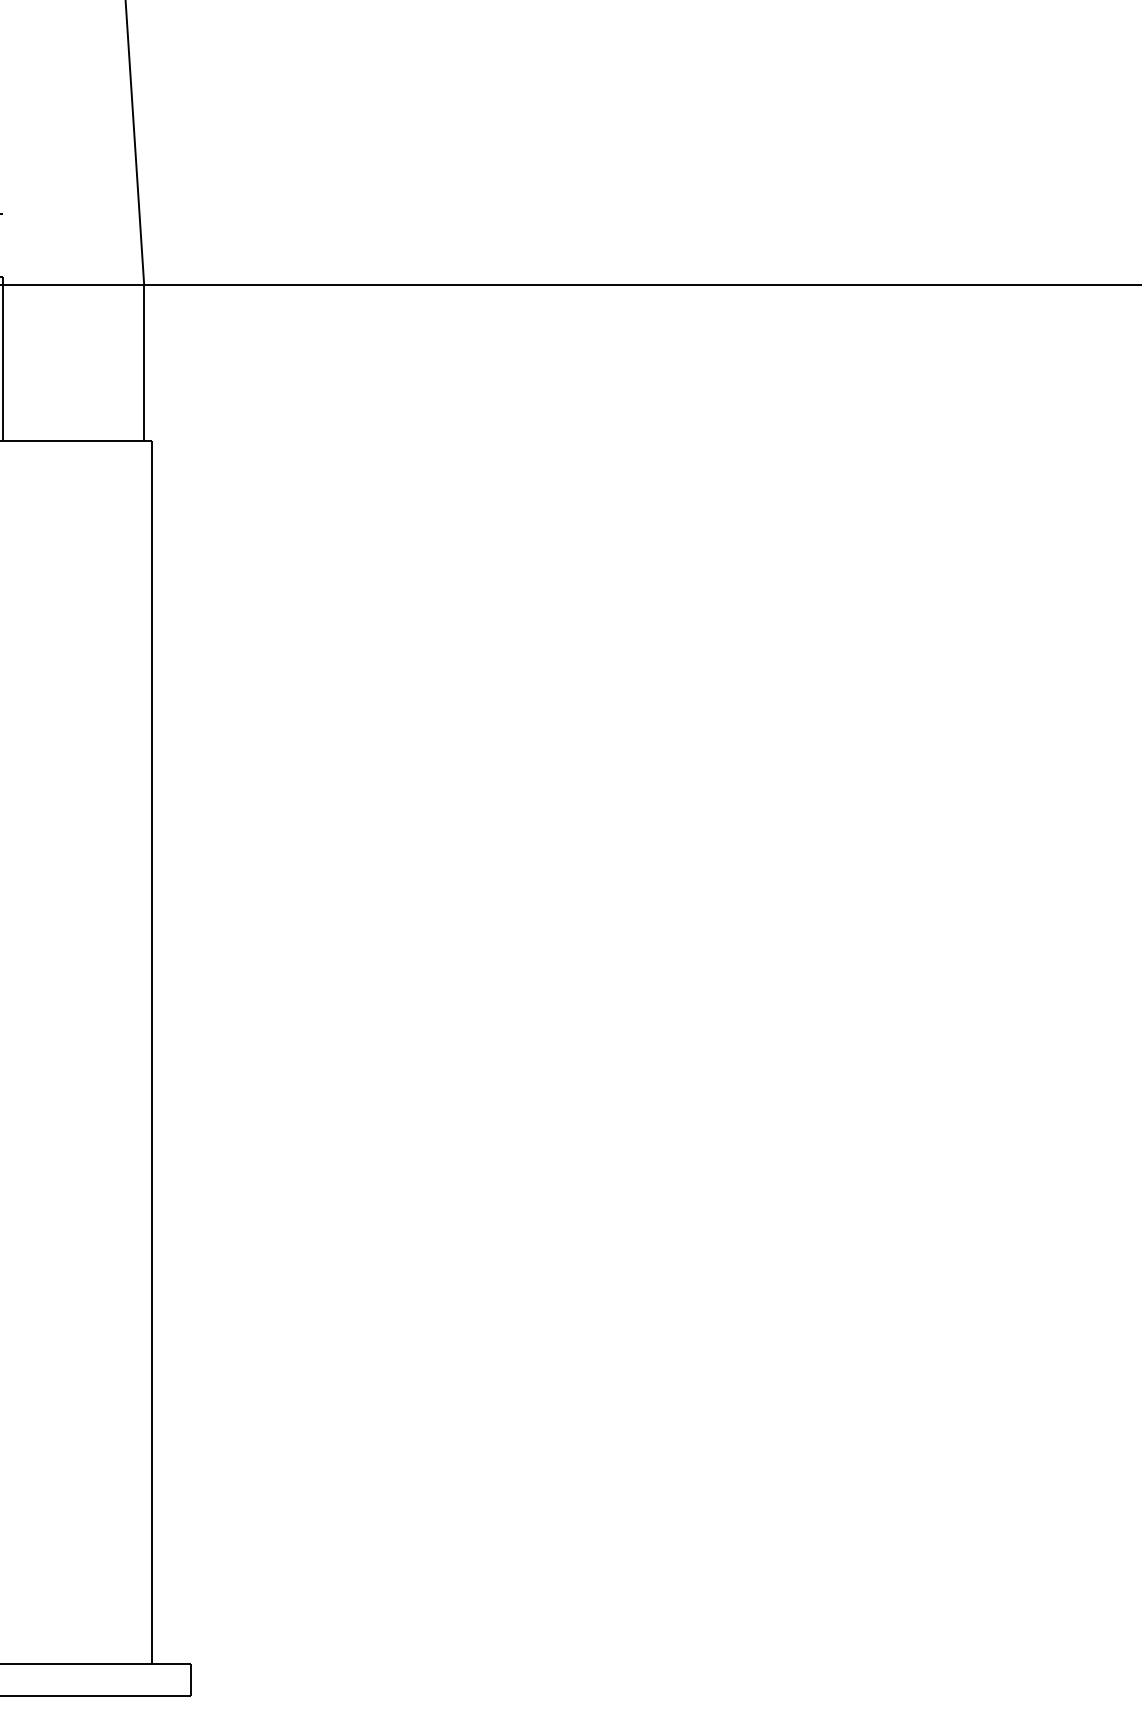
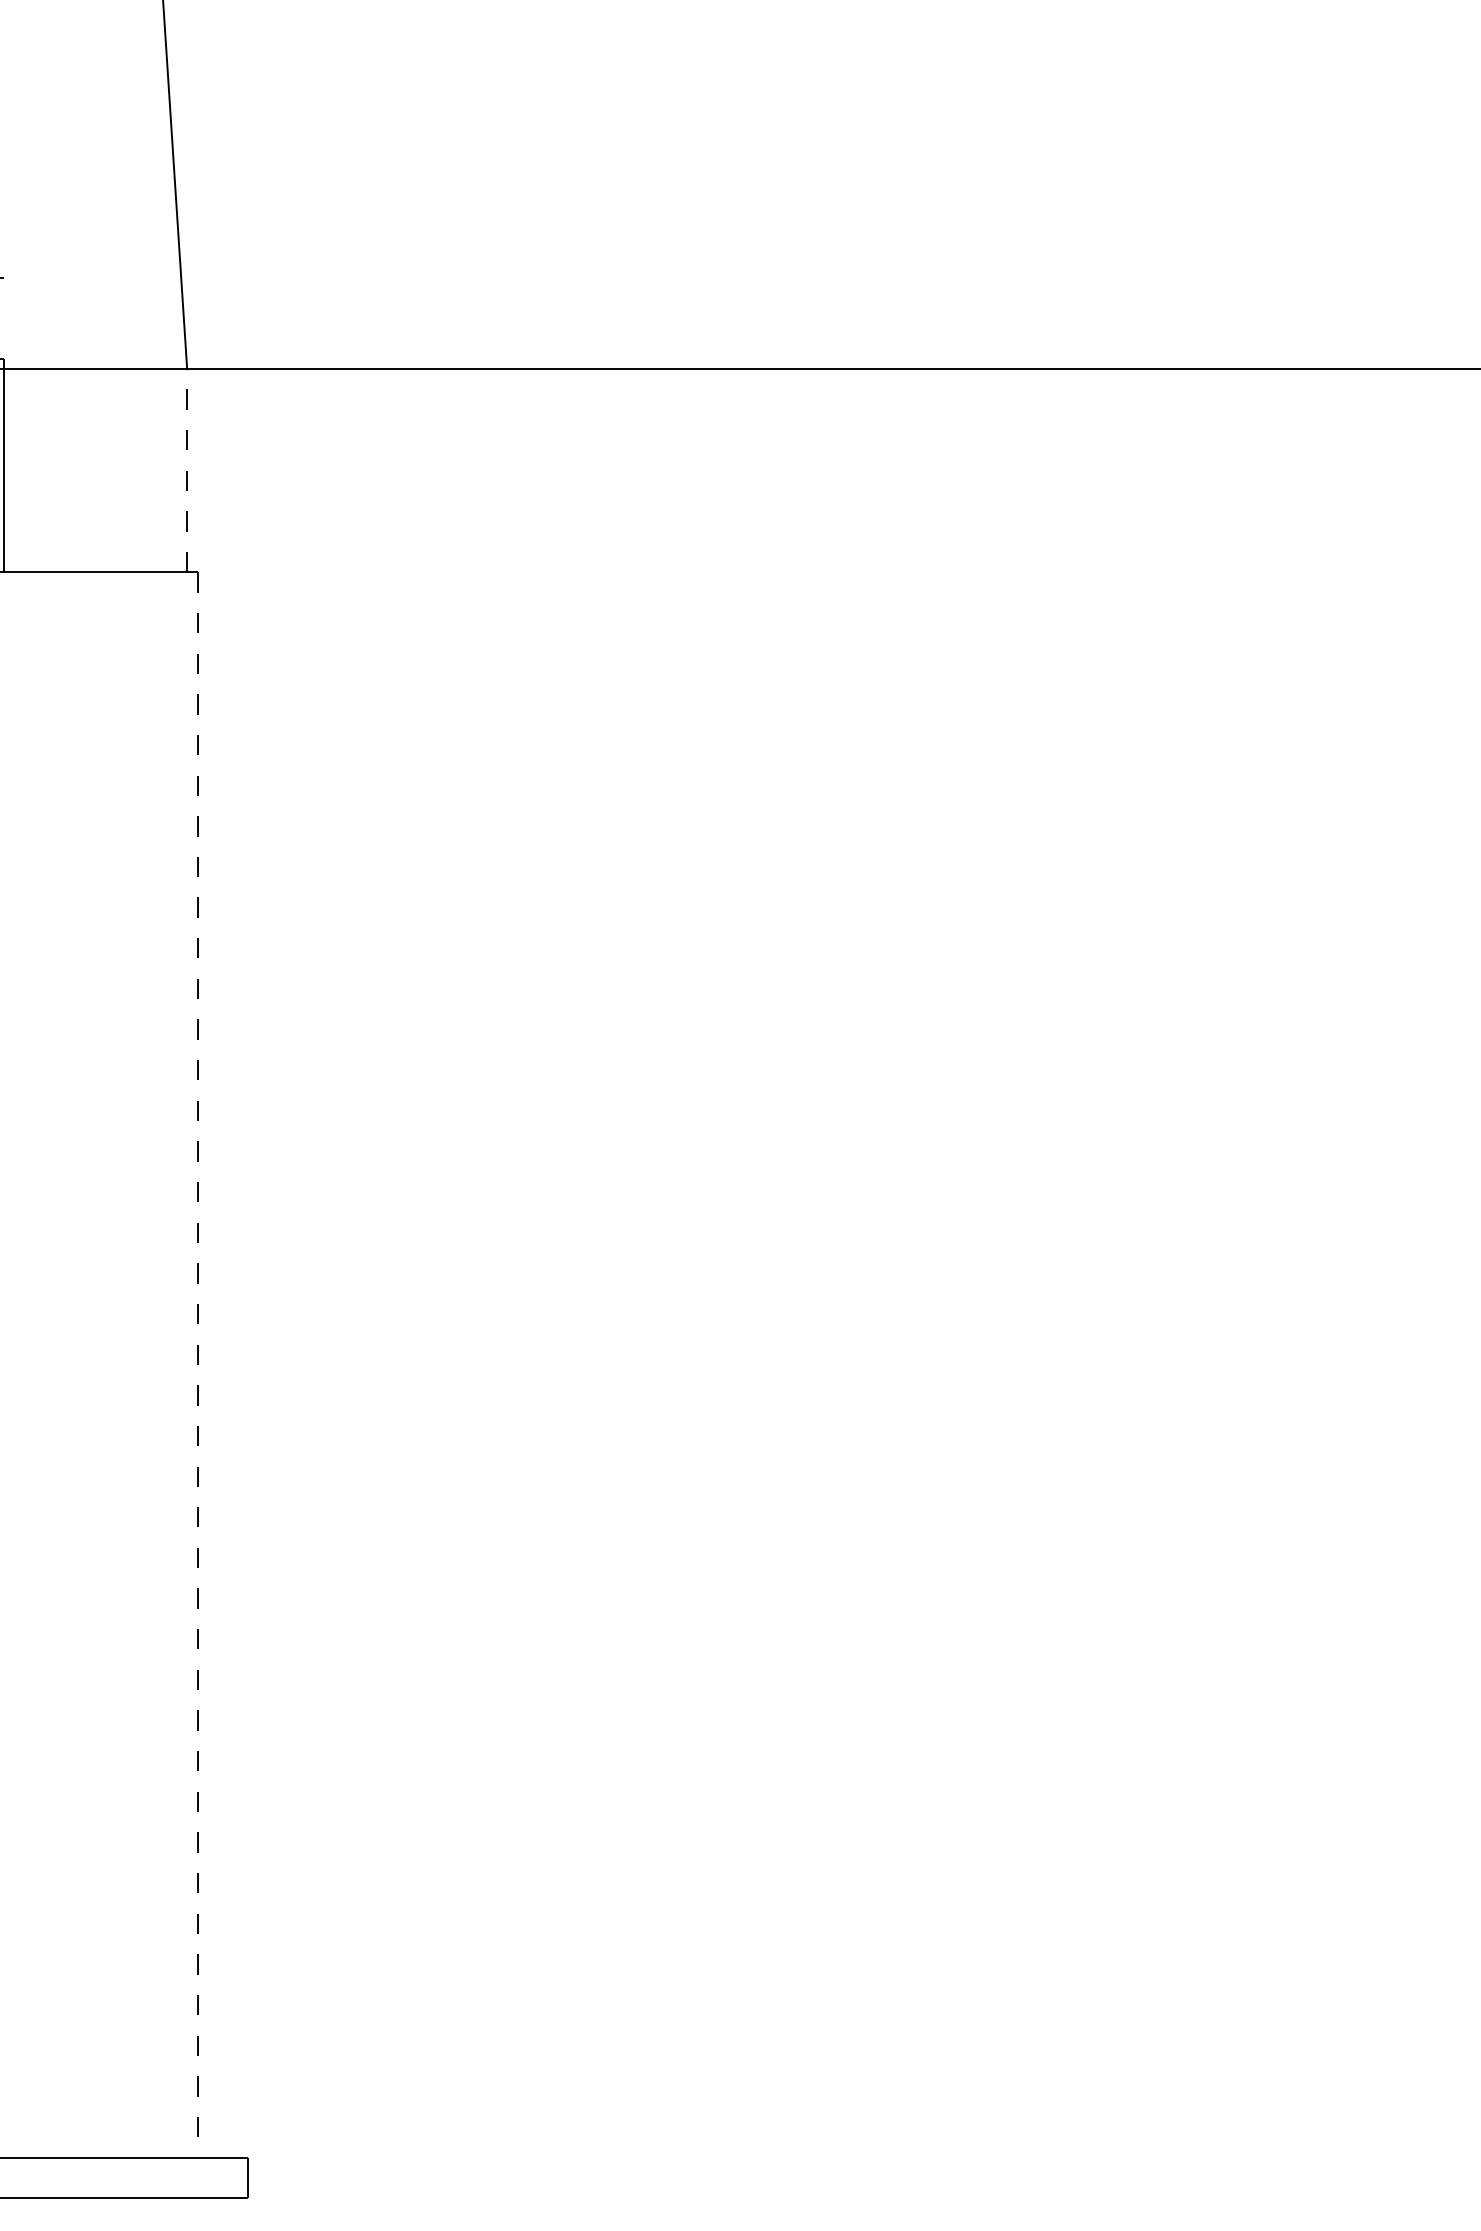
line: (144, 362) -> (187, 470), solid -> dashed
line: (152, 1053) -> (197, 1365), solid -> dashed

